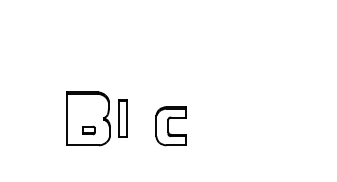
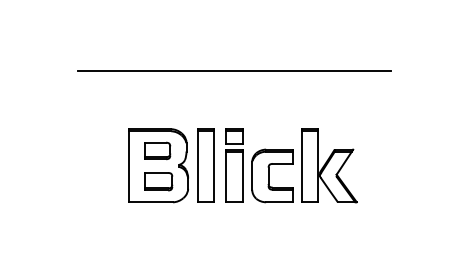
line: (143, 49) -> (234, 70), added
part: (87, 107) -> (157, 150), added
part: (122, 118) -> (205, 165), size x1.43
part: (143, 118) -> (234, 165), added
part: (212, 118) -> (329, 165), added
part: (88, 130) -> (158, 181), size x1.67

